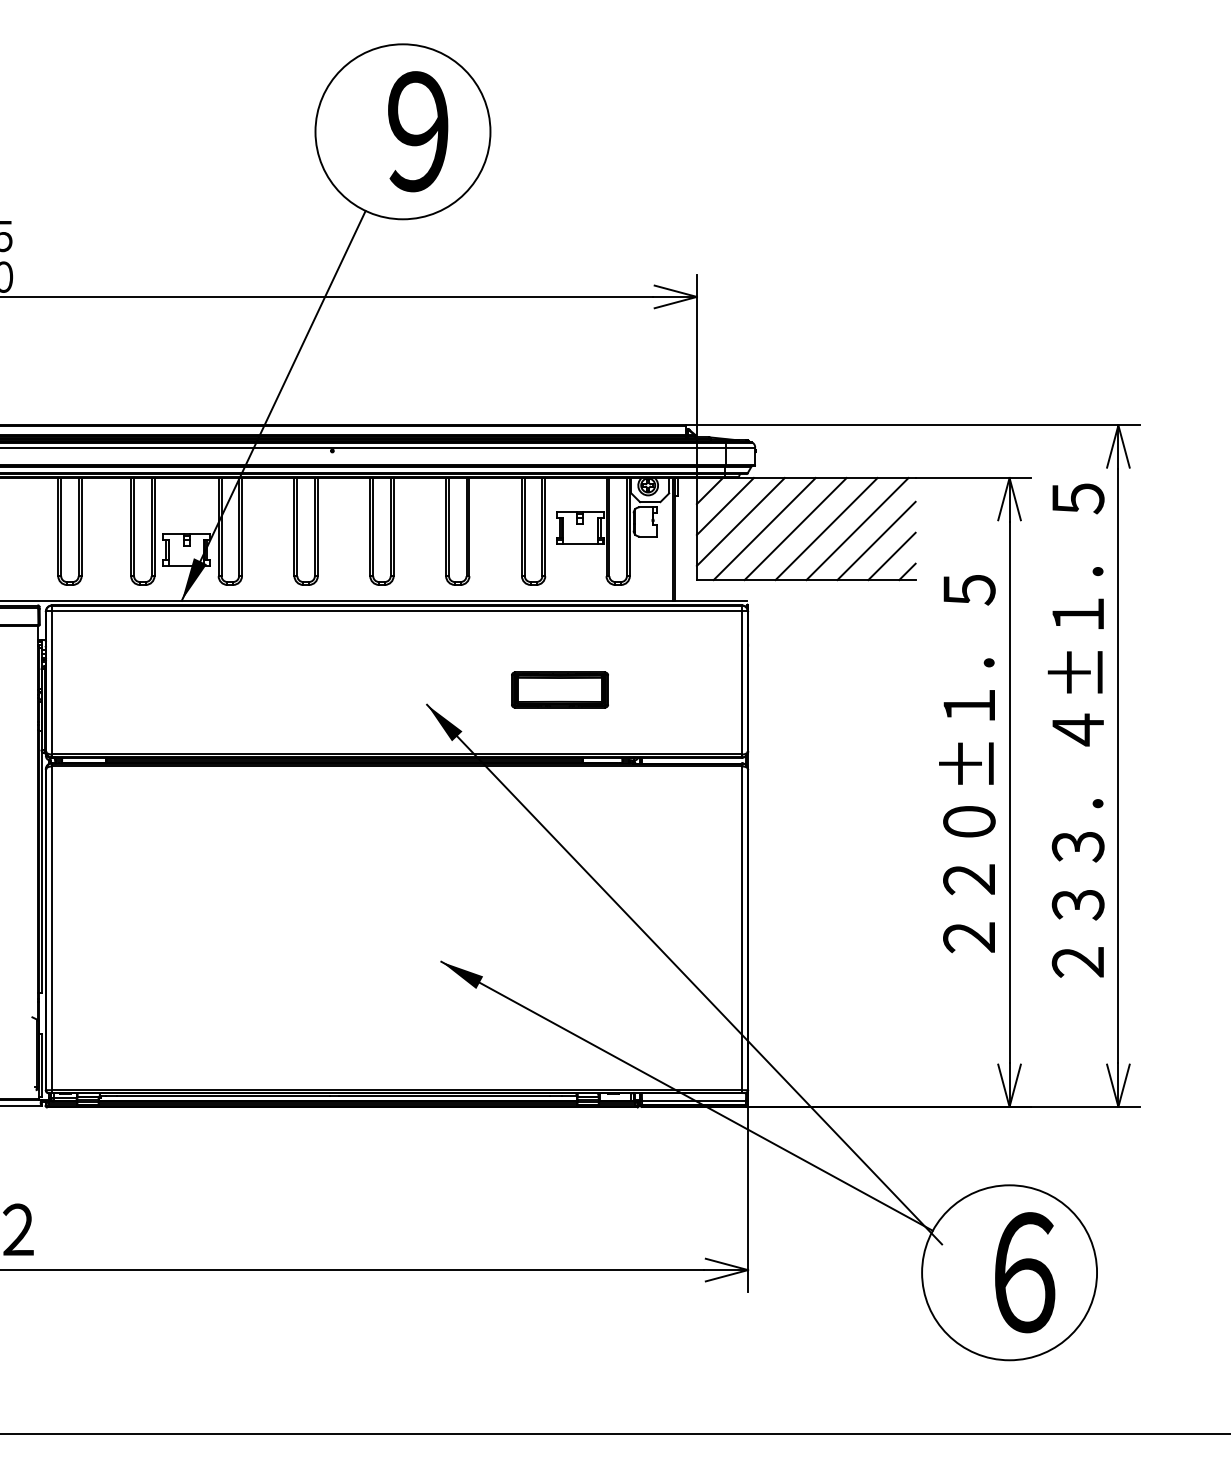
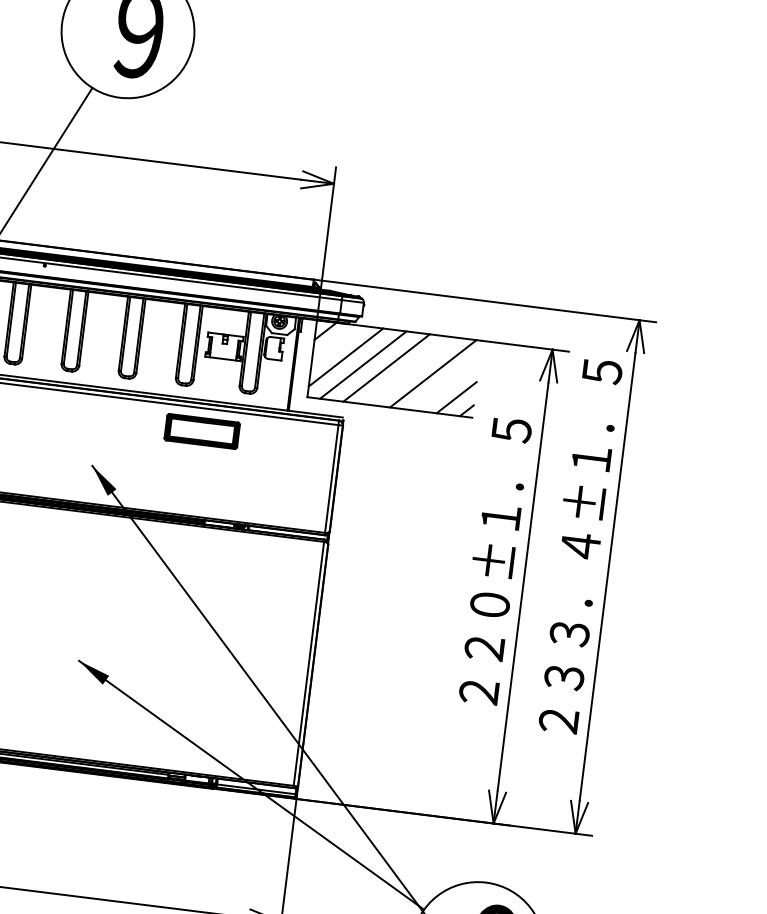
line: (724, 506) -> (335, 344), removed
line: (826, 529) -> (409, 371), removed
line: (876, 540) -> (446, 384), removed
part: (559, 689) -> (201, 431), moved

